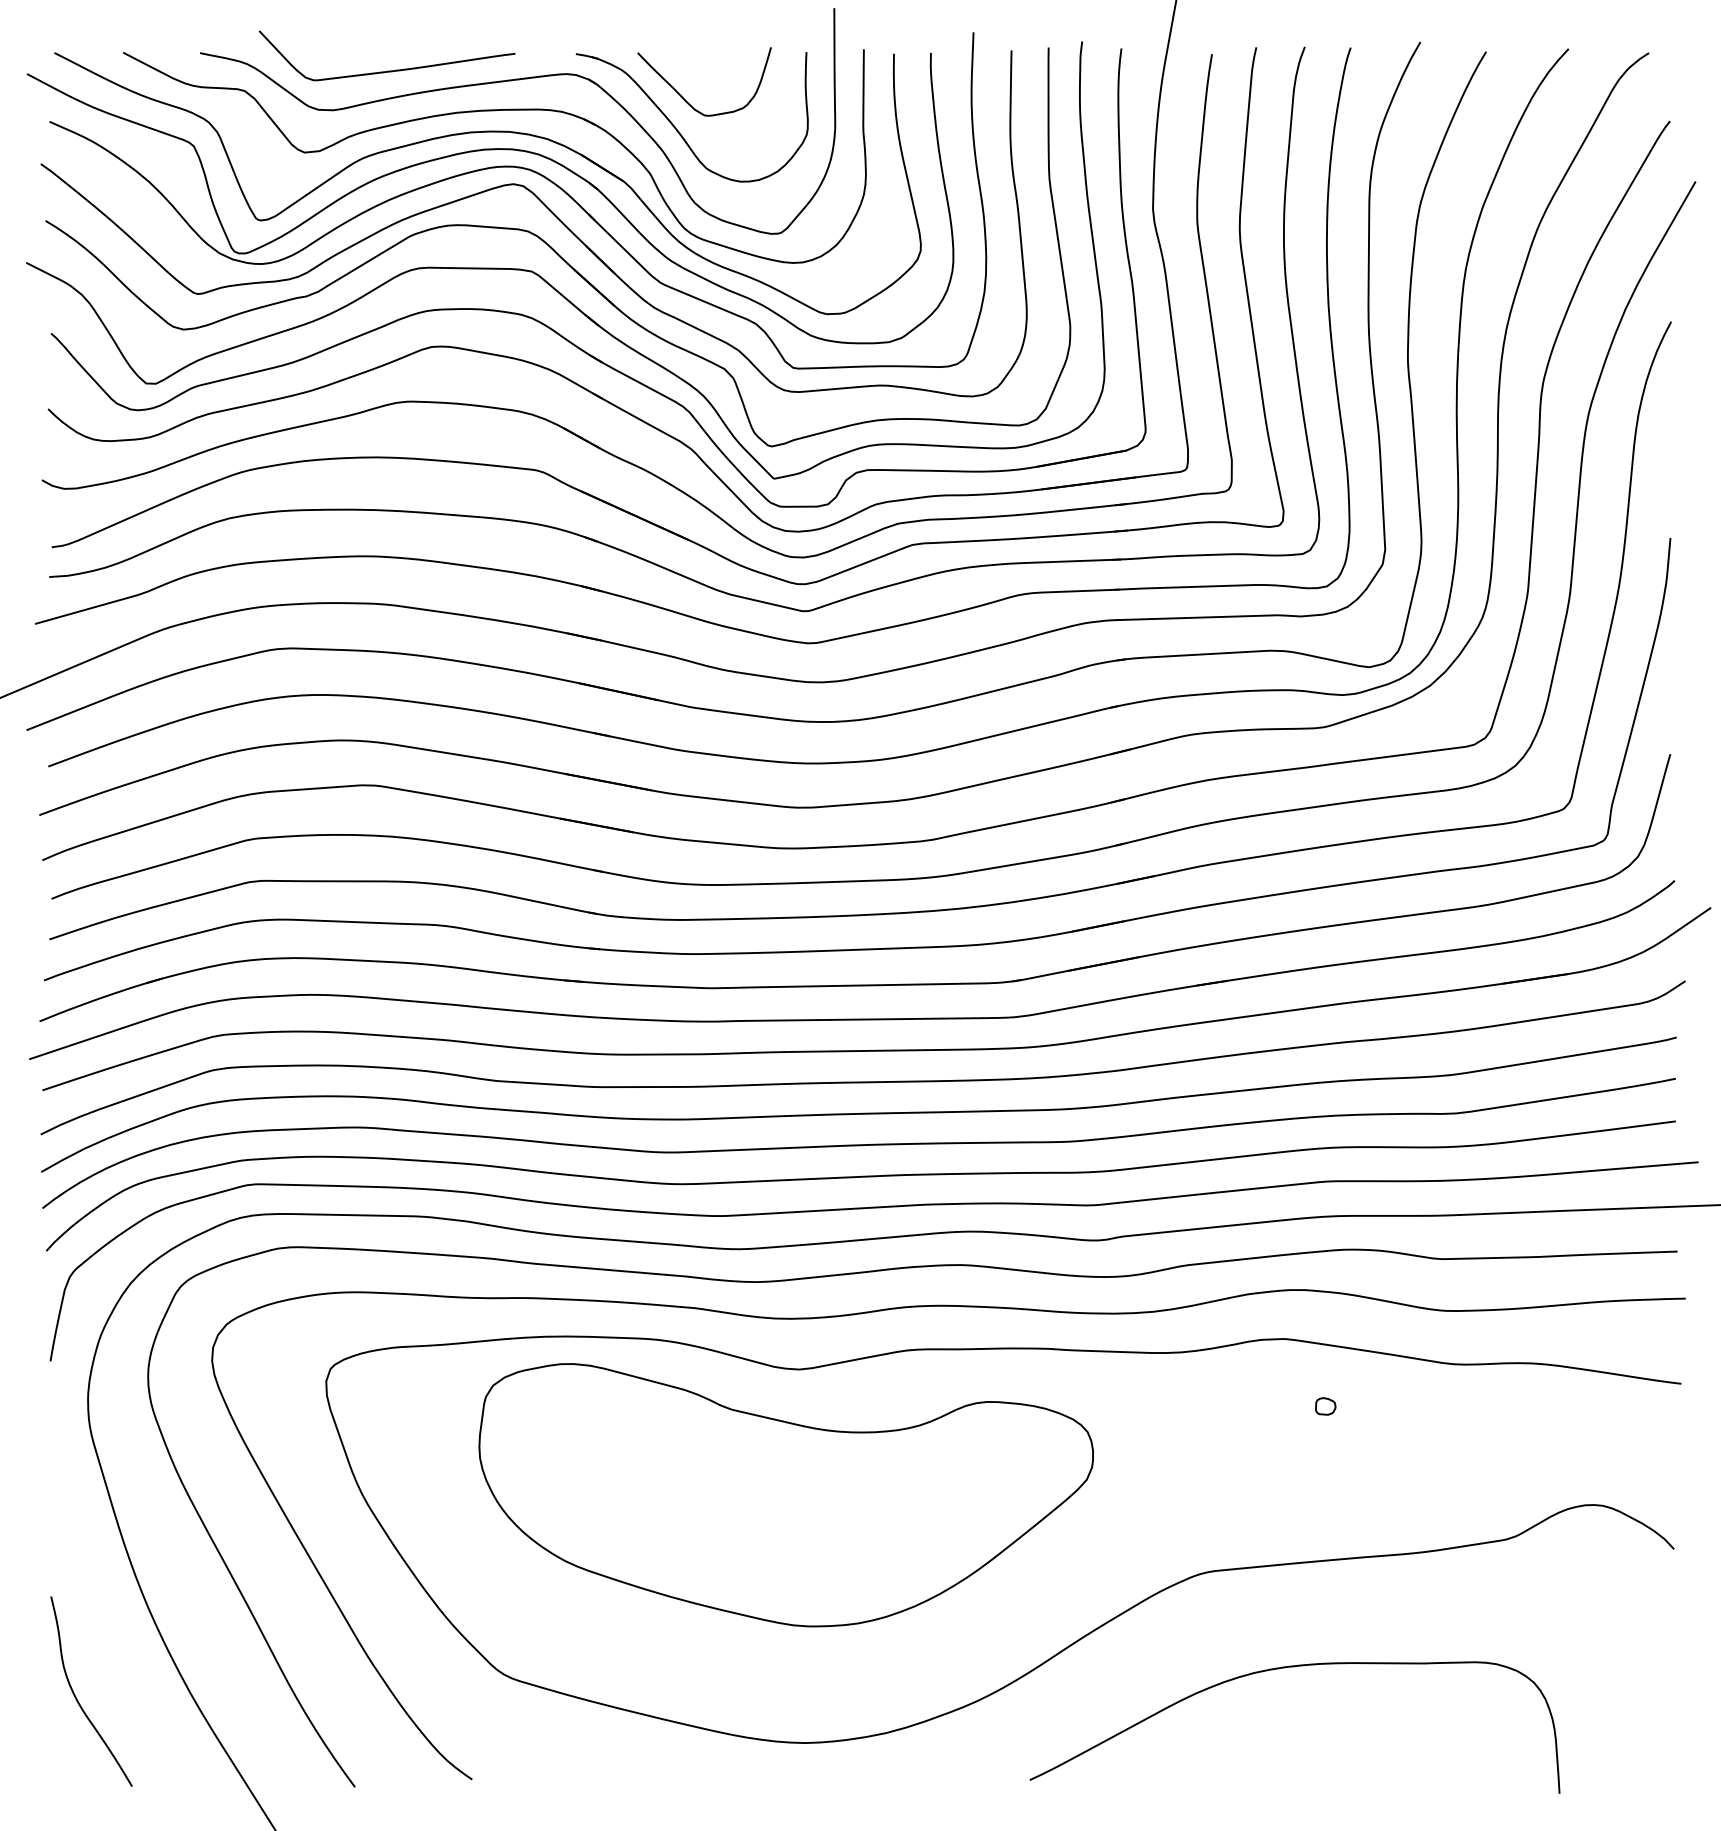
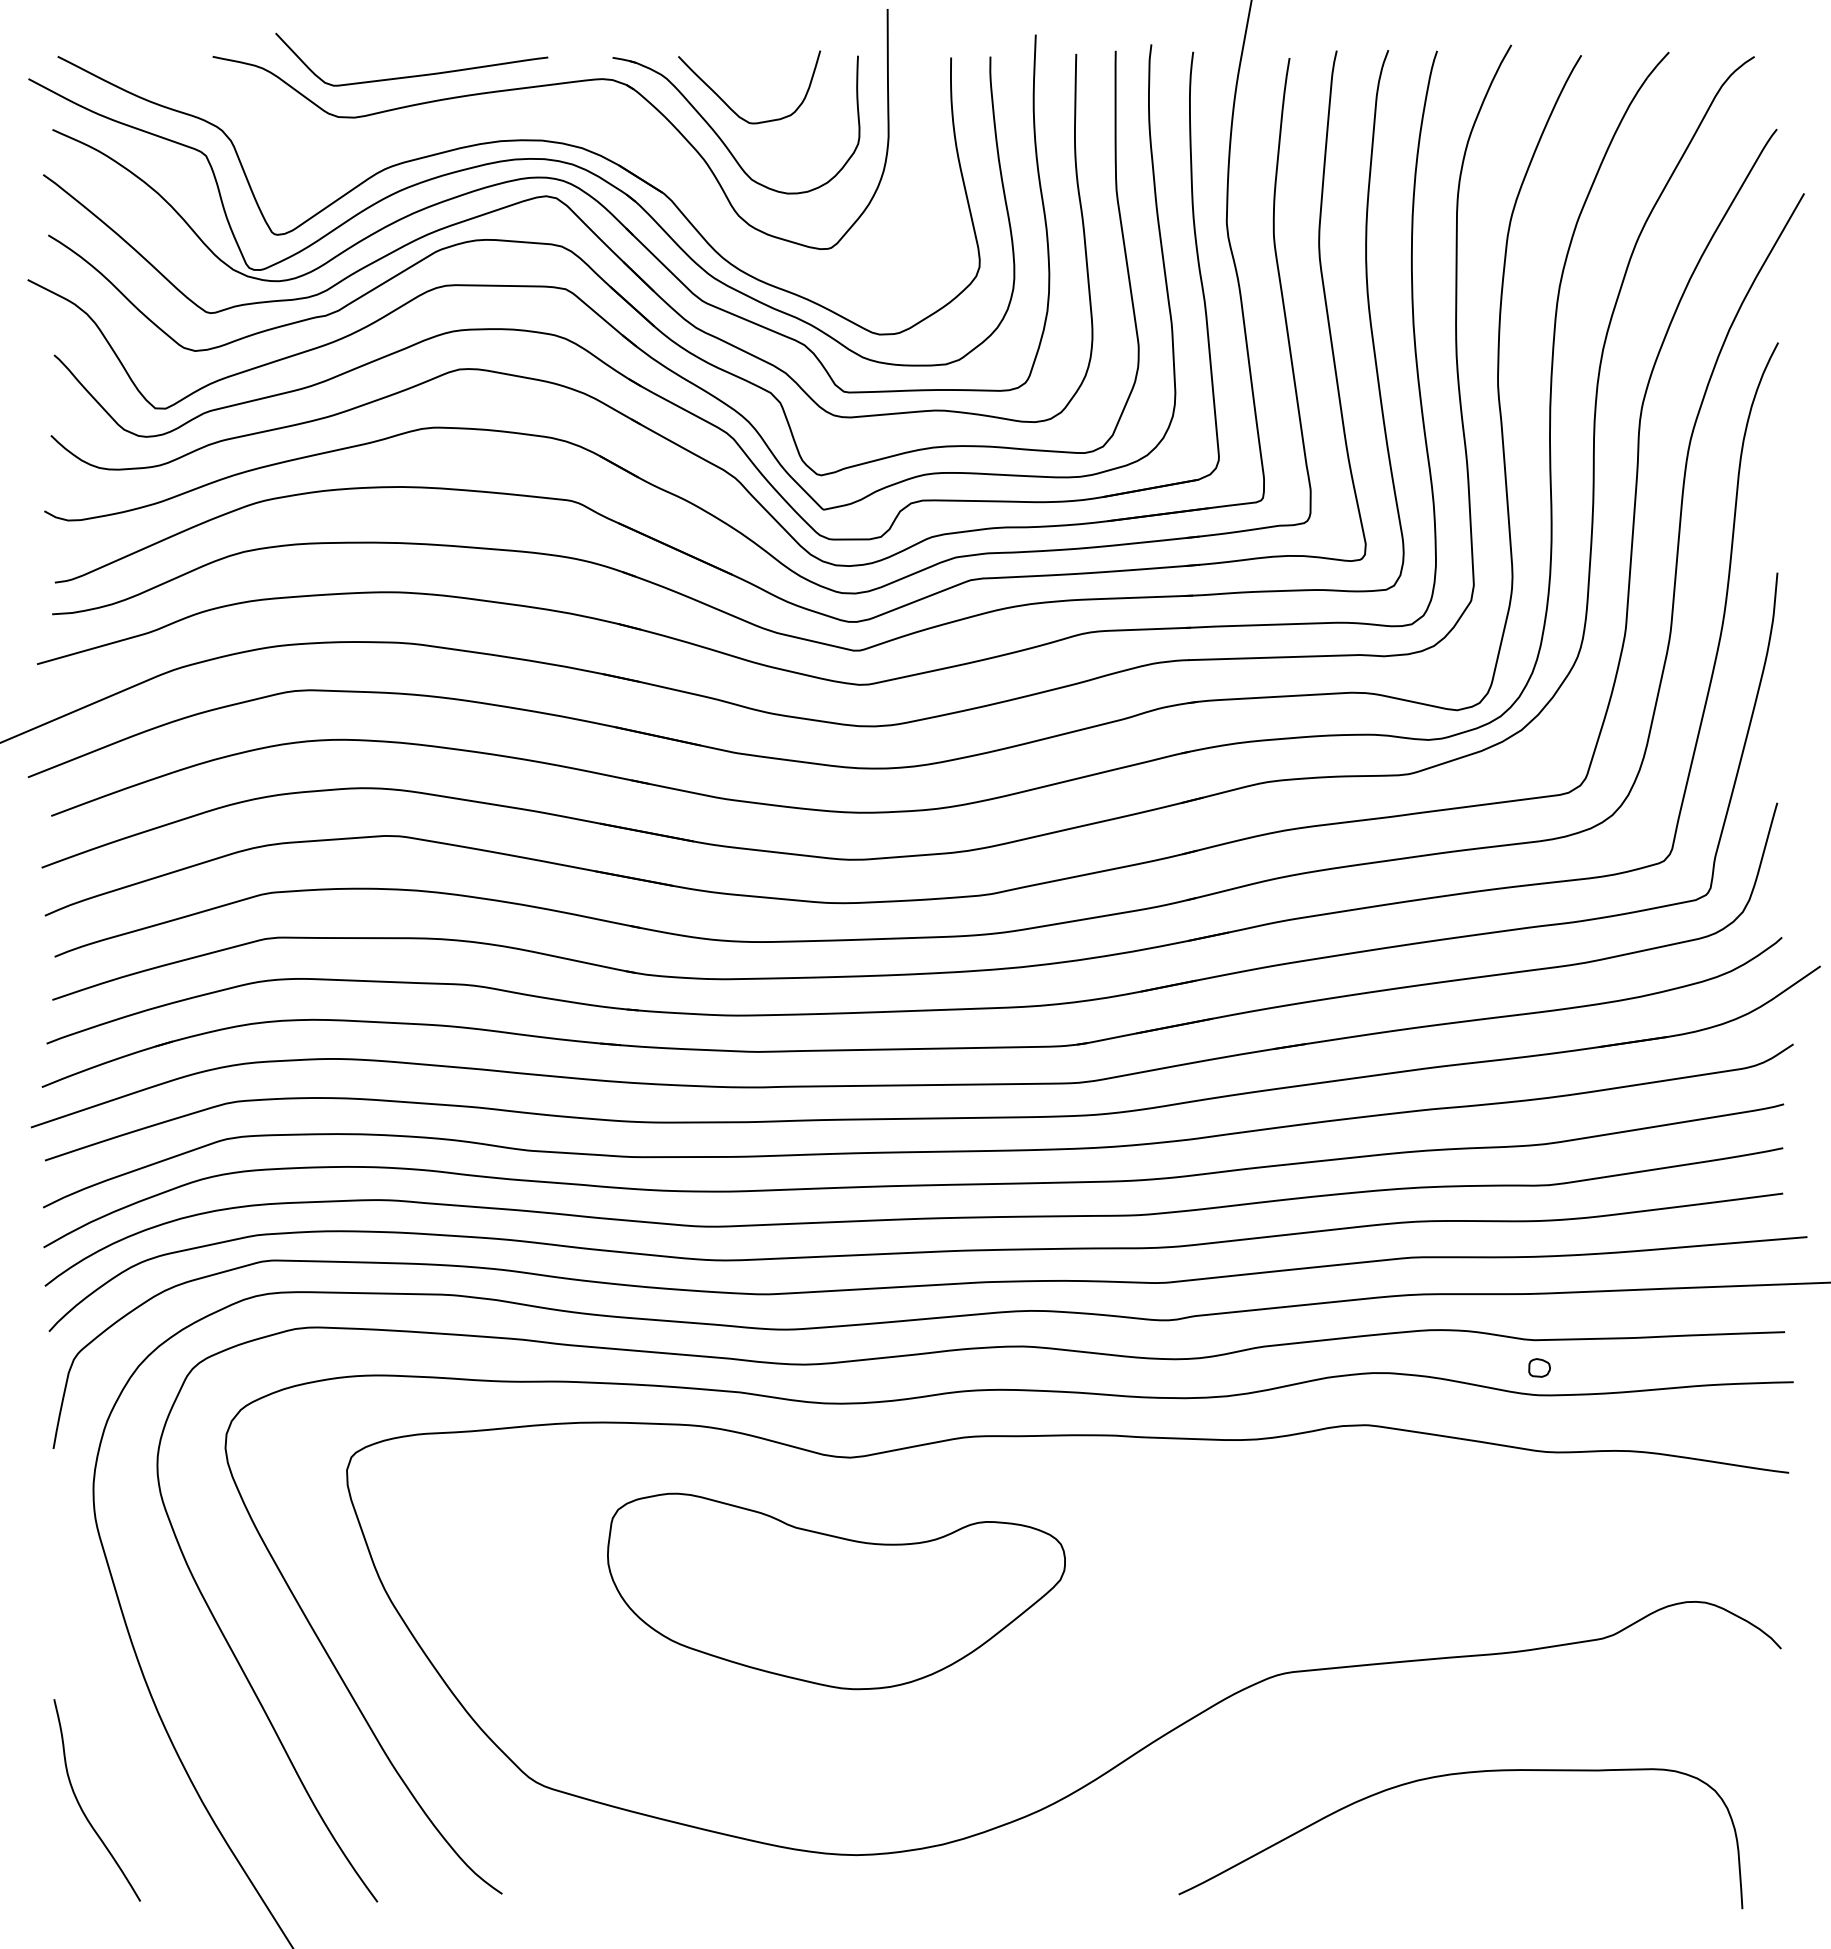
part: (494, 111) -> (526, 118), removed
part: (1325, 1406) -> (1539, 1367), moved
part: (786, 1495) -> (836, 1591), size x0.7
curve: (1287, 1668) -> (1452, 1775), moved

